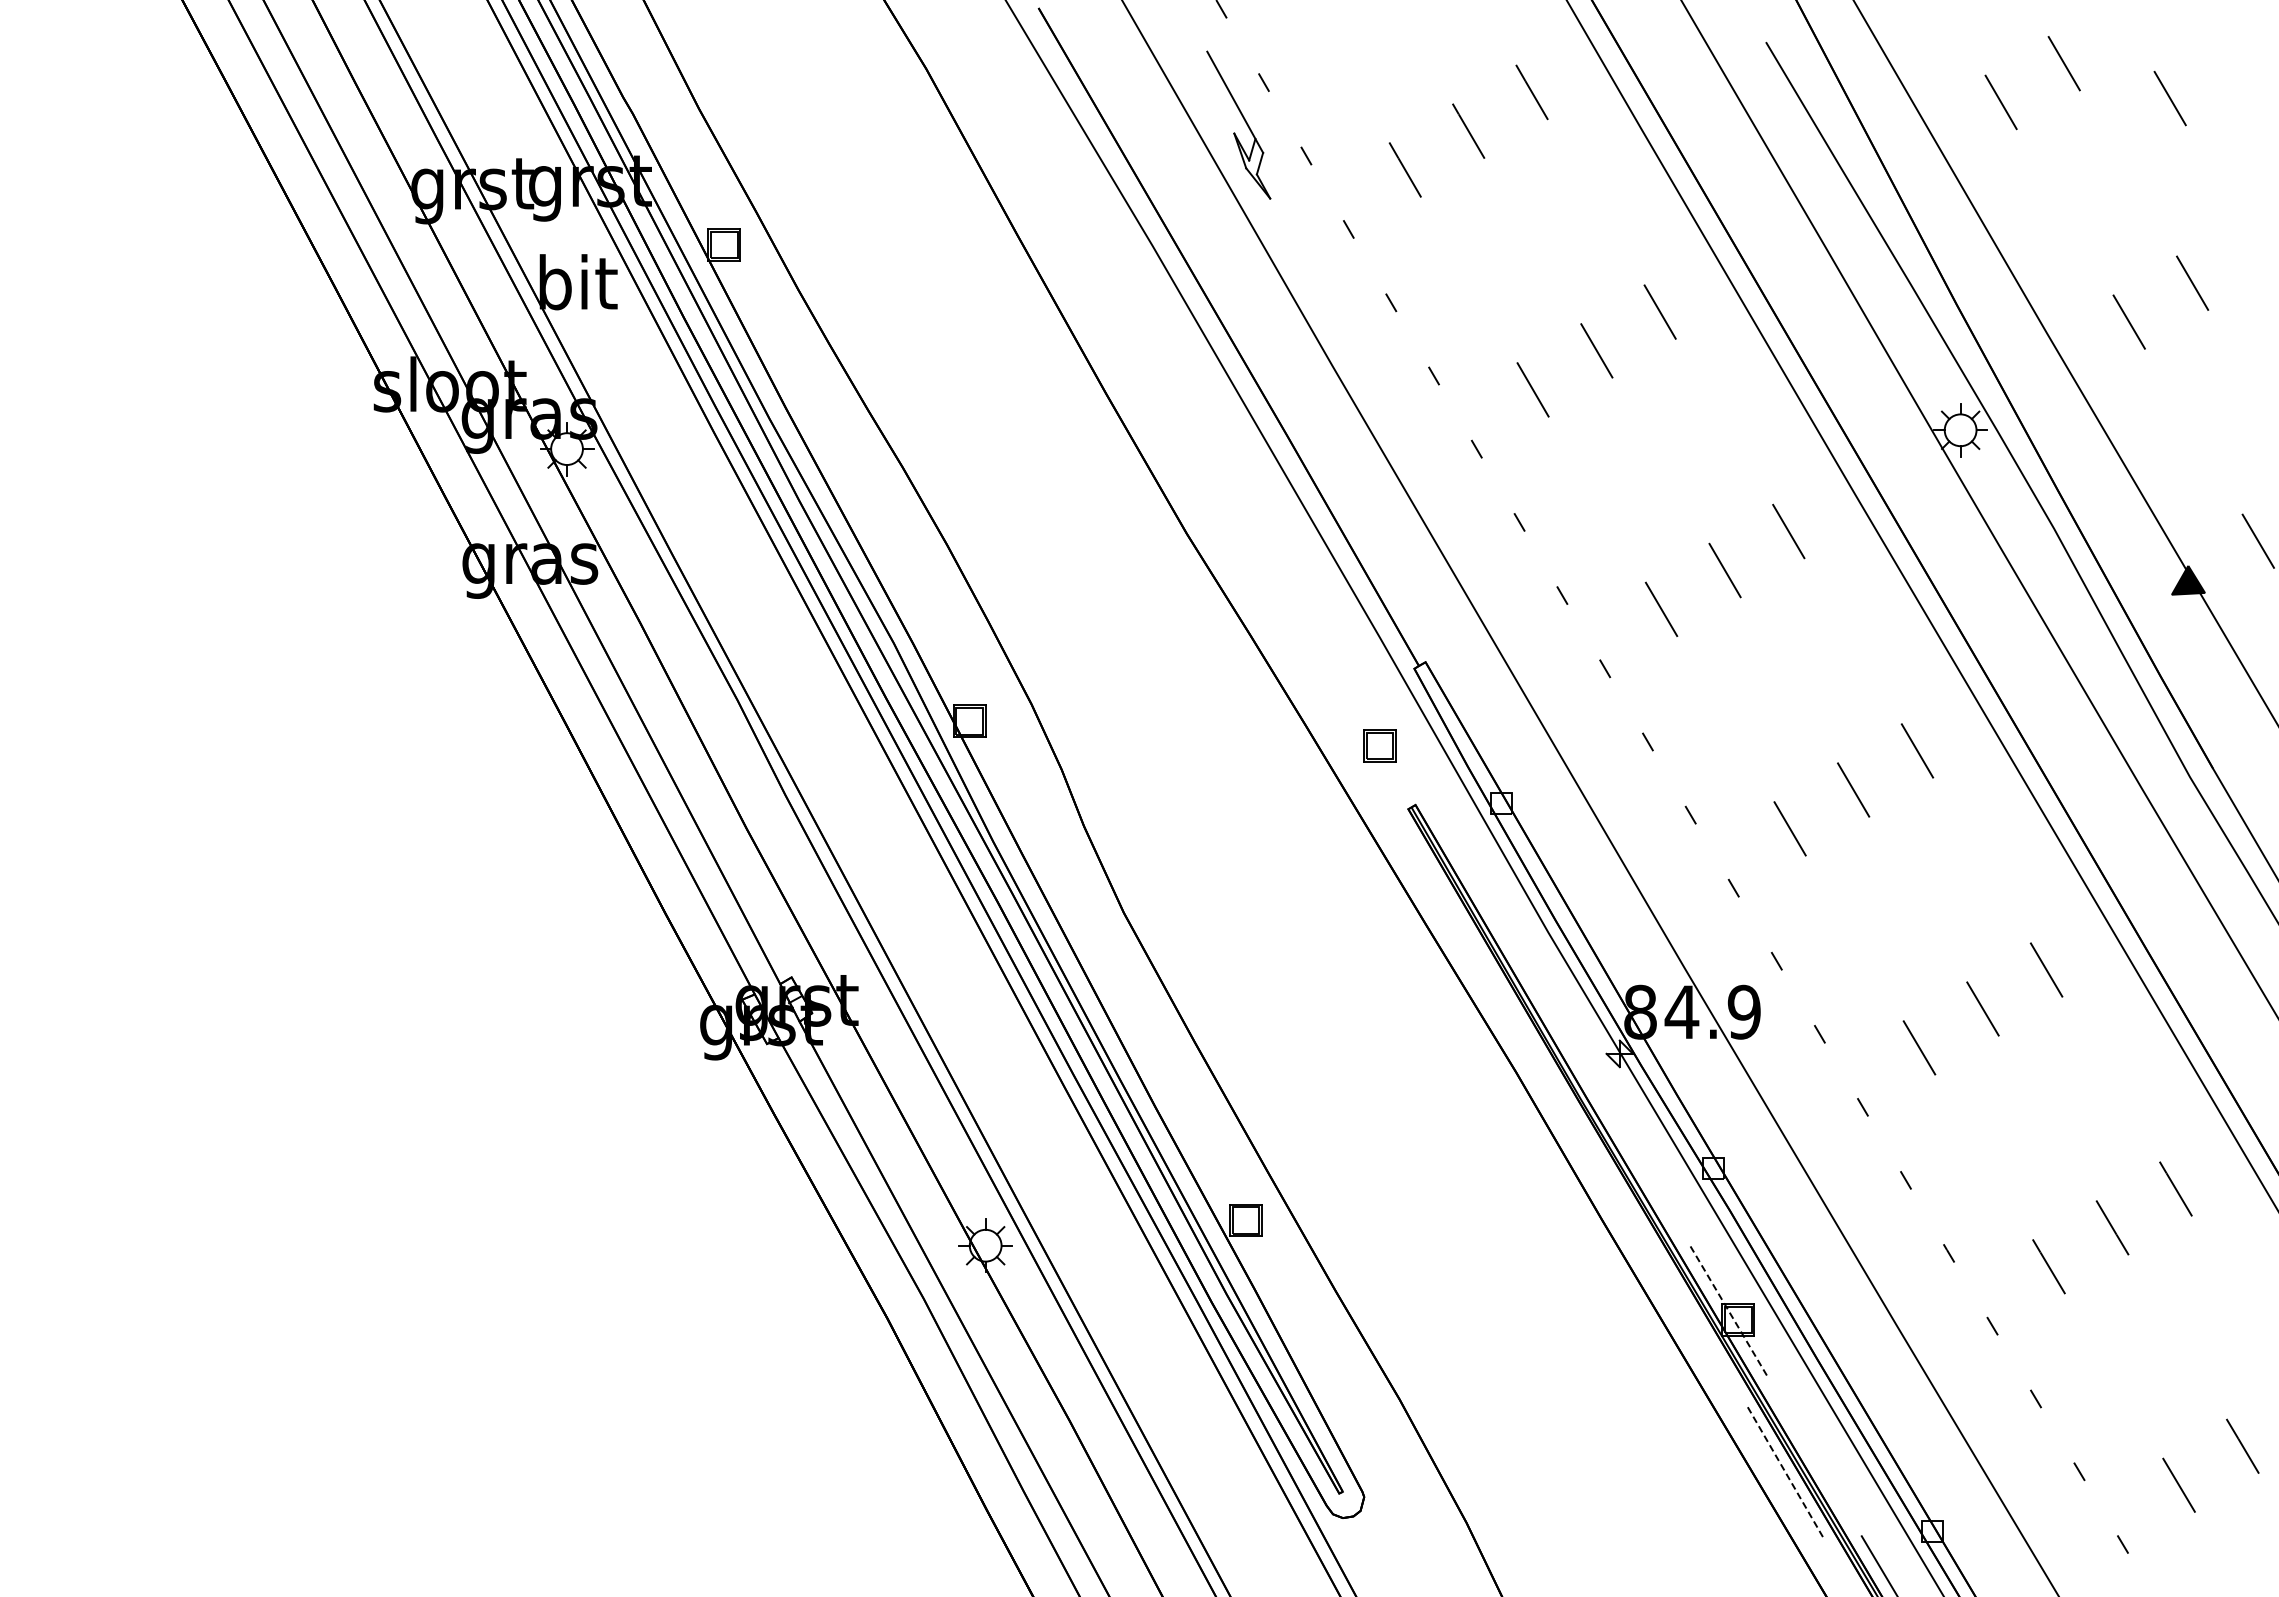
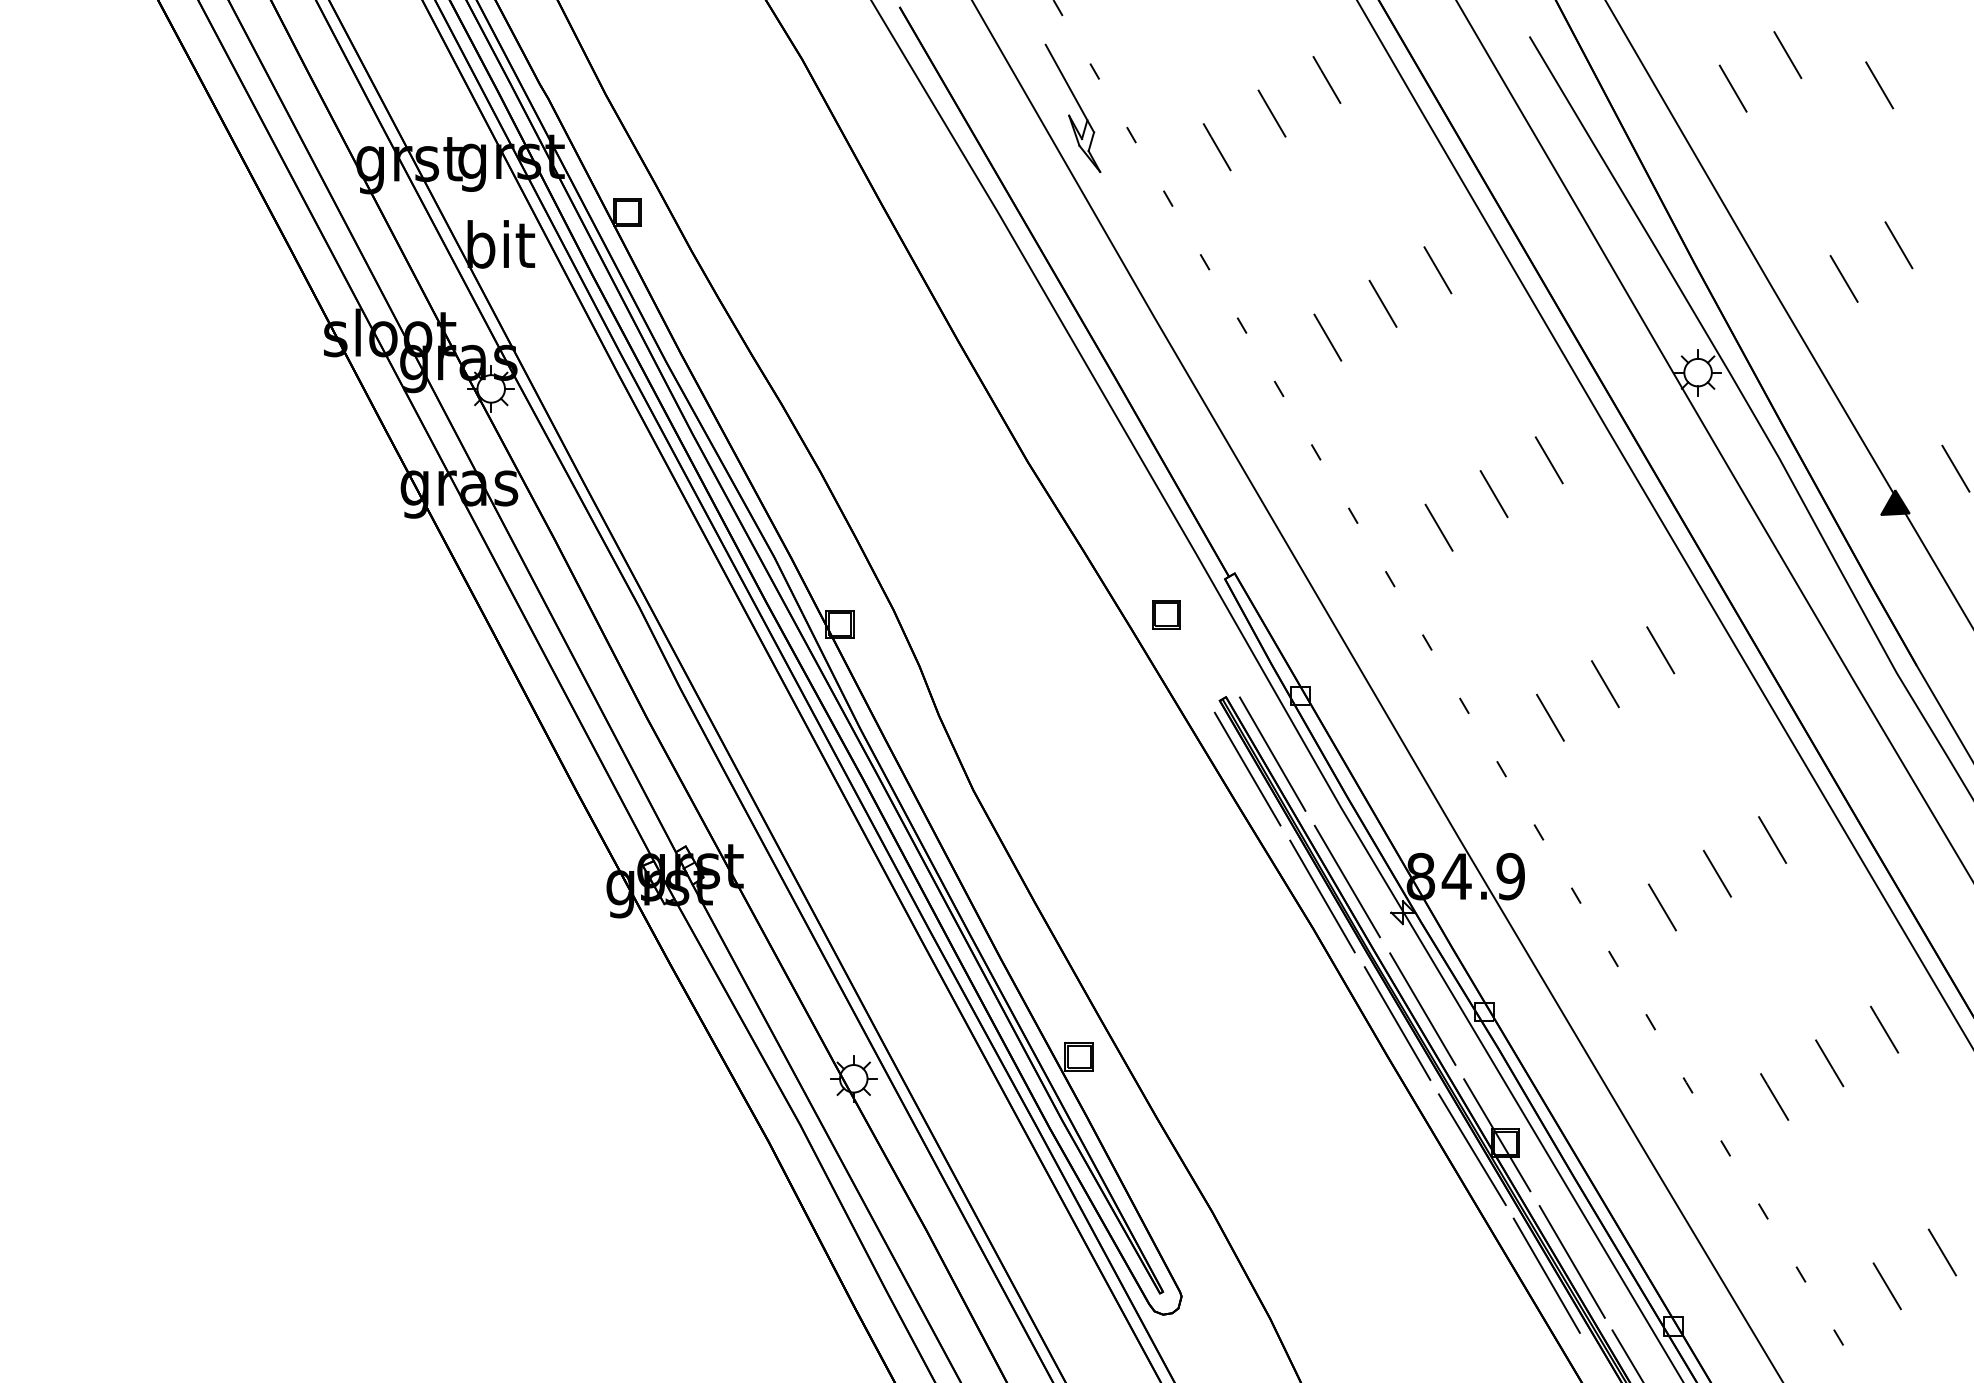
part: (1379, 745) -> (1166, 614), moved
line: (1469, 870) -> (1272, 753), added
line: (1440, 888) -> (1247, 769), added
line: (1555, 1017) -> (1347, 881), added
line: (1526, 1034) -> (1322, 895), added
line: (1642, 1164) -> (1422, 1008), added
line: (1613, 1181) -> (1397, 1023), added
line: (1728, 1310) -> (1497, 1134), dashed -> solid
line: (1699, 1327) -> (1471, 1149), added
line: (1814, 1456) -> (1571, 1261), added
line: (1786, 1473) -> (1547, 1276), dashed -> solid

